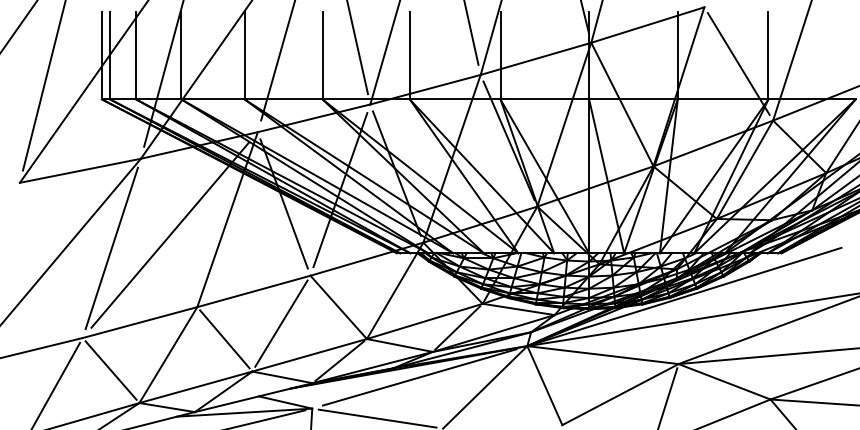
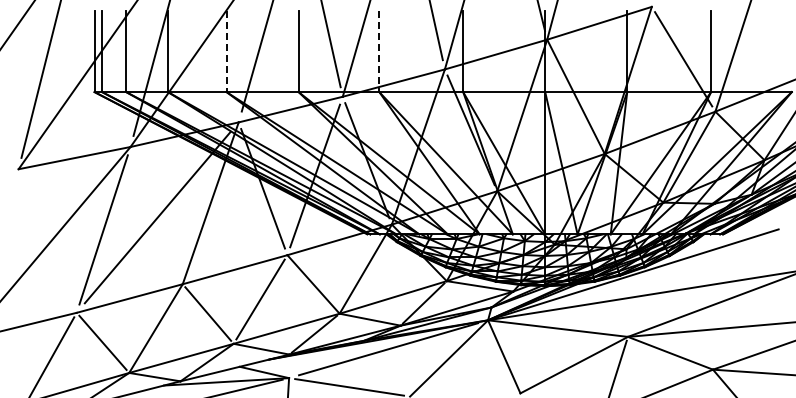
line: (244, 56) -> (226, 52), solid -> dashed
line: (410, 56) -> (379, 52), solid -> dashed

